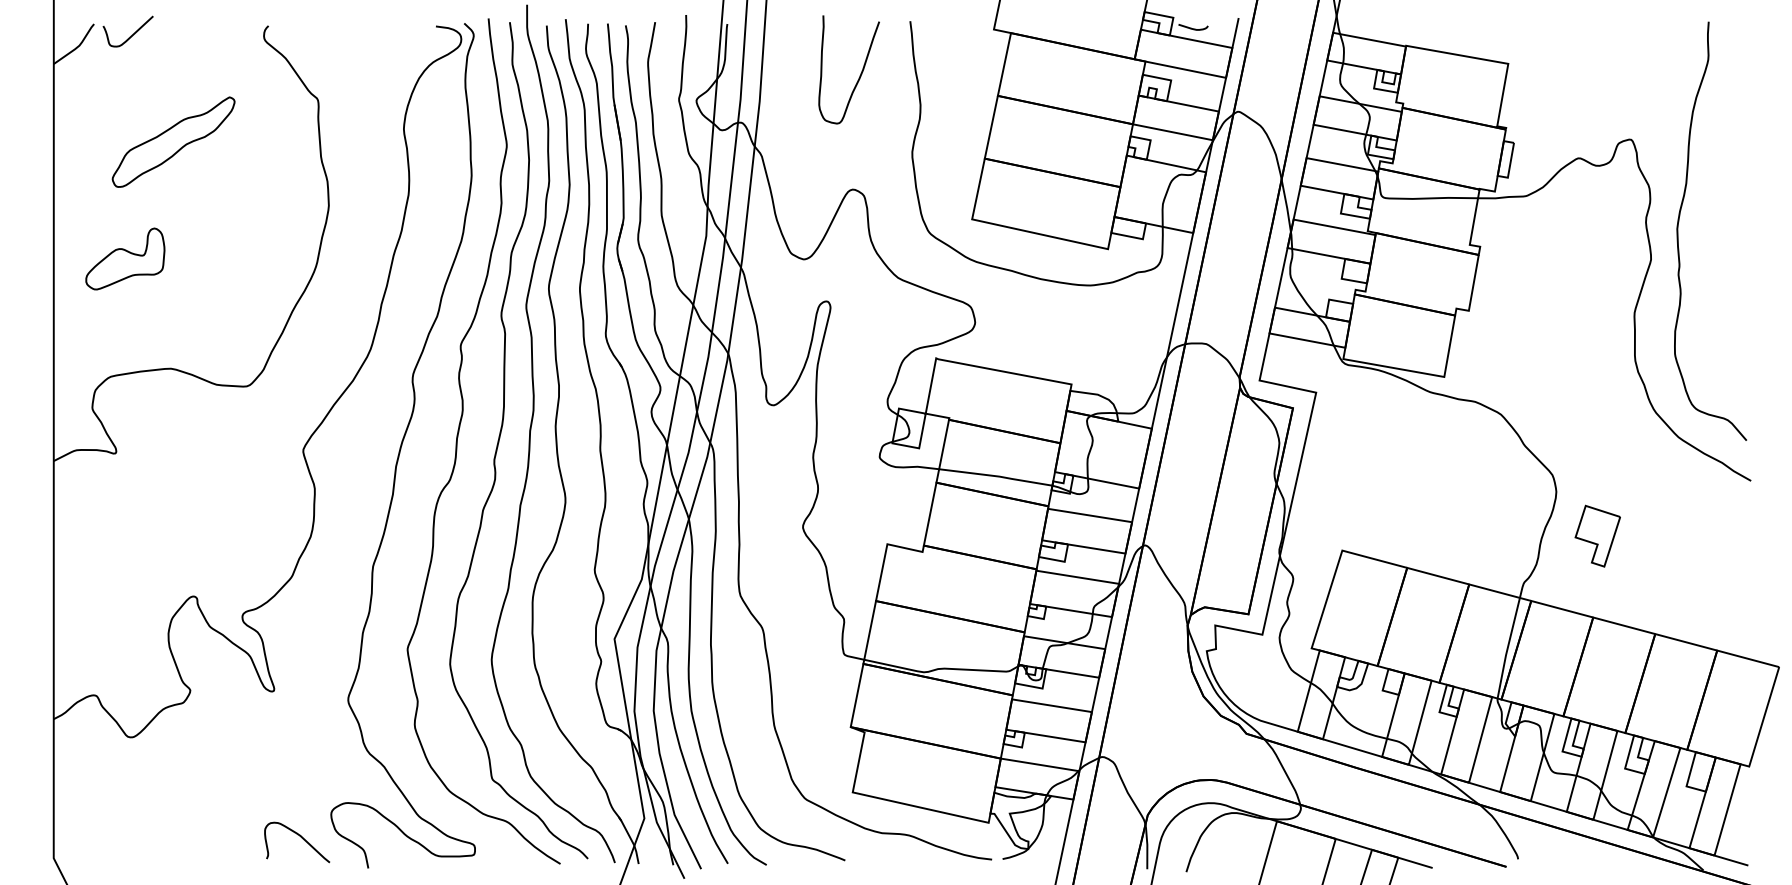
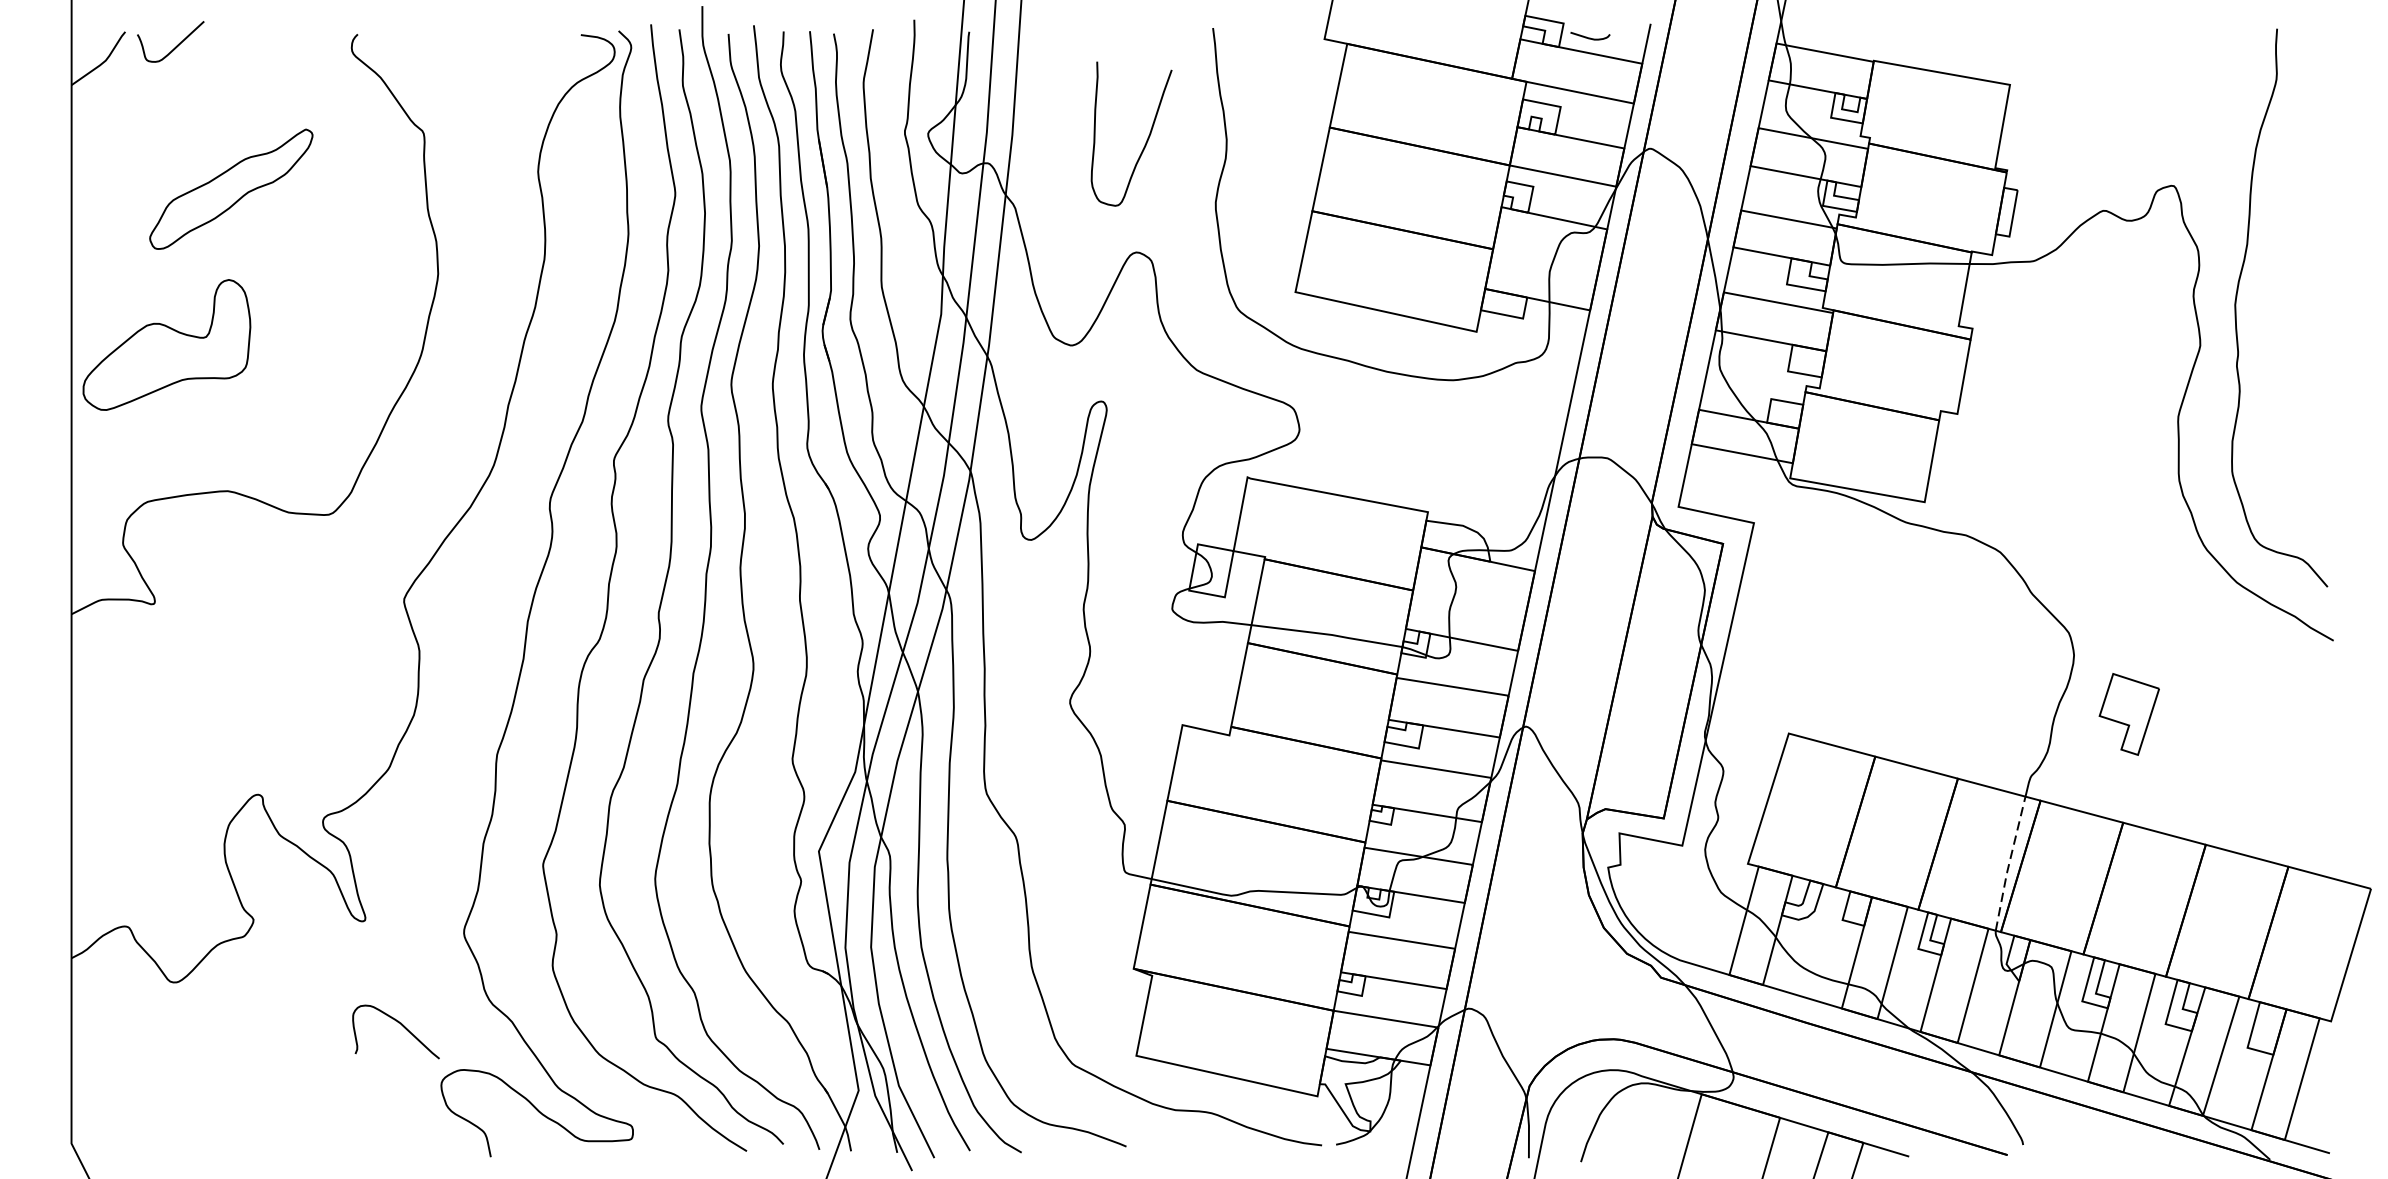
curve: (859, 75) -> (1145, 141), moved
part: (125, 258) -> (167, 344), size x1.6
line: (1507, 648) -> (2008, 864), solid -> dashed
curve: (301, 838) -> (401, 1026), moved

